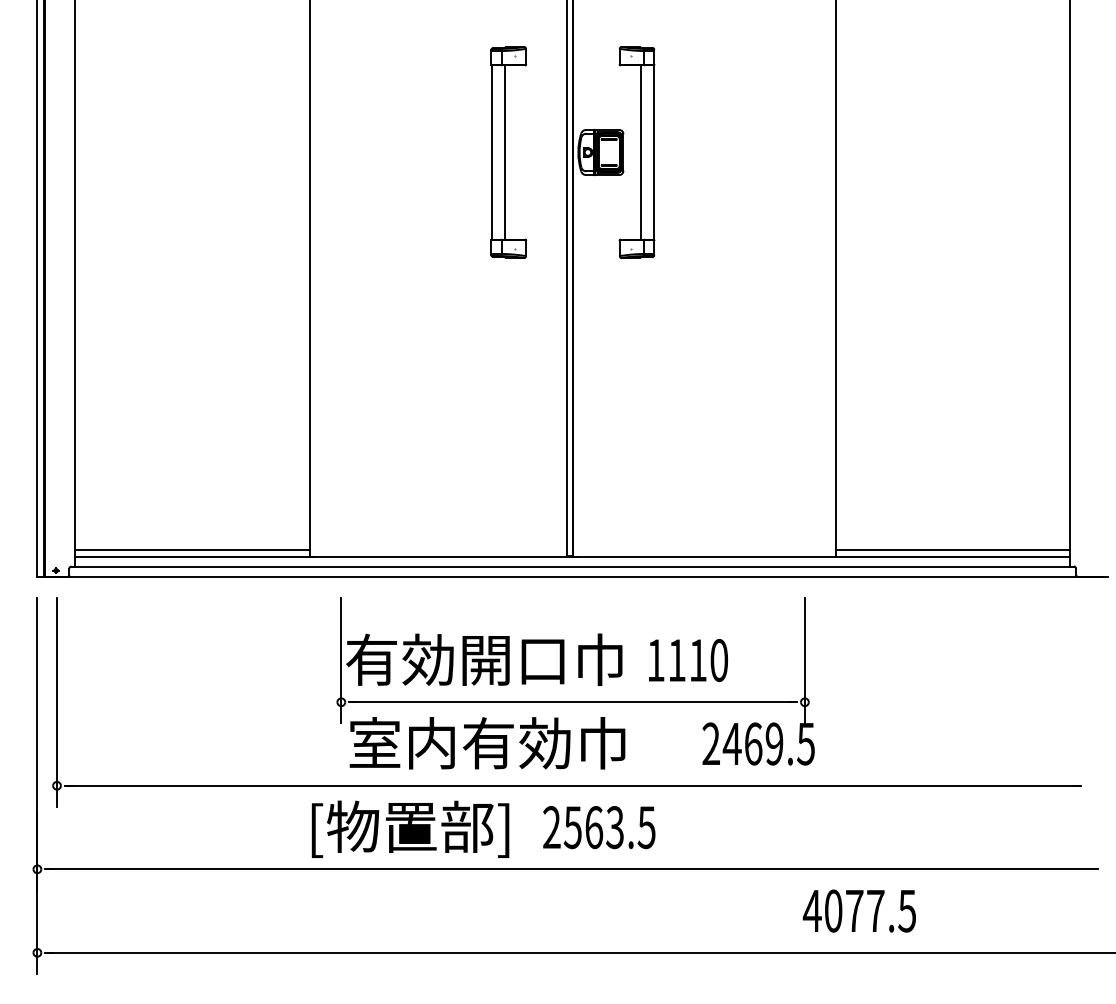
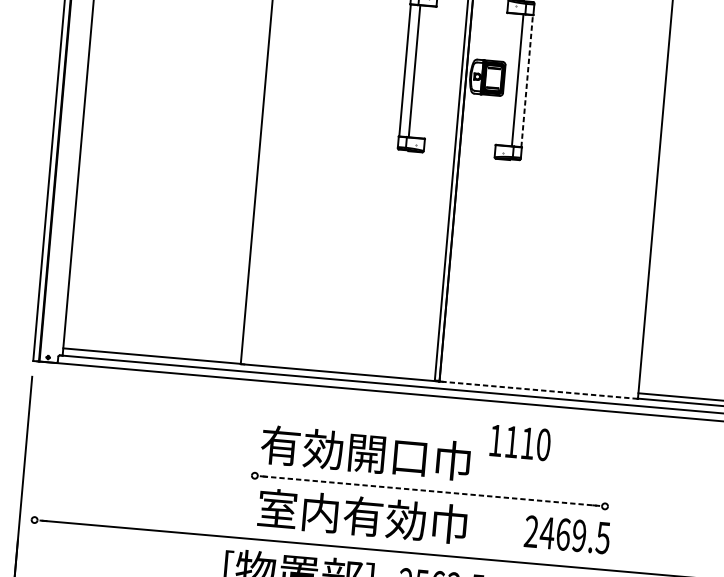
line: (653, 152) -> (526, 81), solid -> dashed
line: (191, 549) -> (151, 350), removed
line: (703, 557) -> (537, 390), solid -> dashed
line: (341, 660) -> (257, 444), removed
text: (688, 660) -> (520, 442), moved
line: (804, 660) -> (607, 474), removed
line: (57, 701) -> (40, 456), removed
line: (573, 702) -> (430, 491), solid -> dashed

